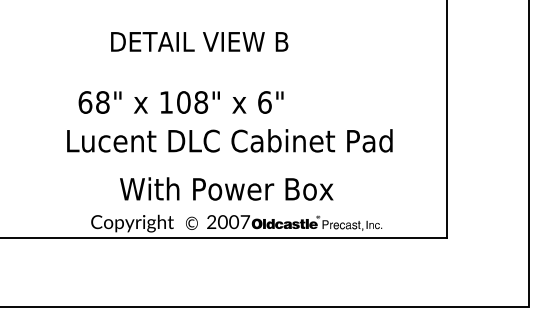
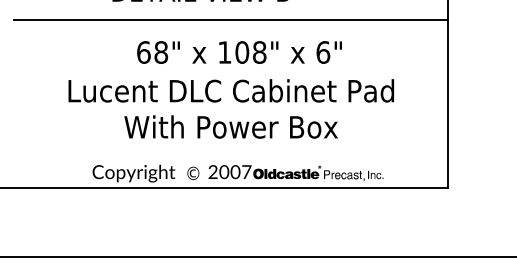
line: (229, 69) -> (230, 19), added
text: (180, 102) -> (238, 52), moved
text: (226, 188) -> (230, 126), moved

